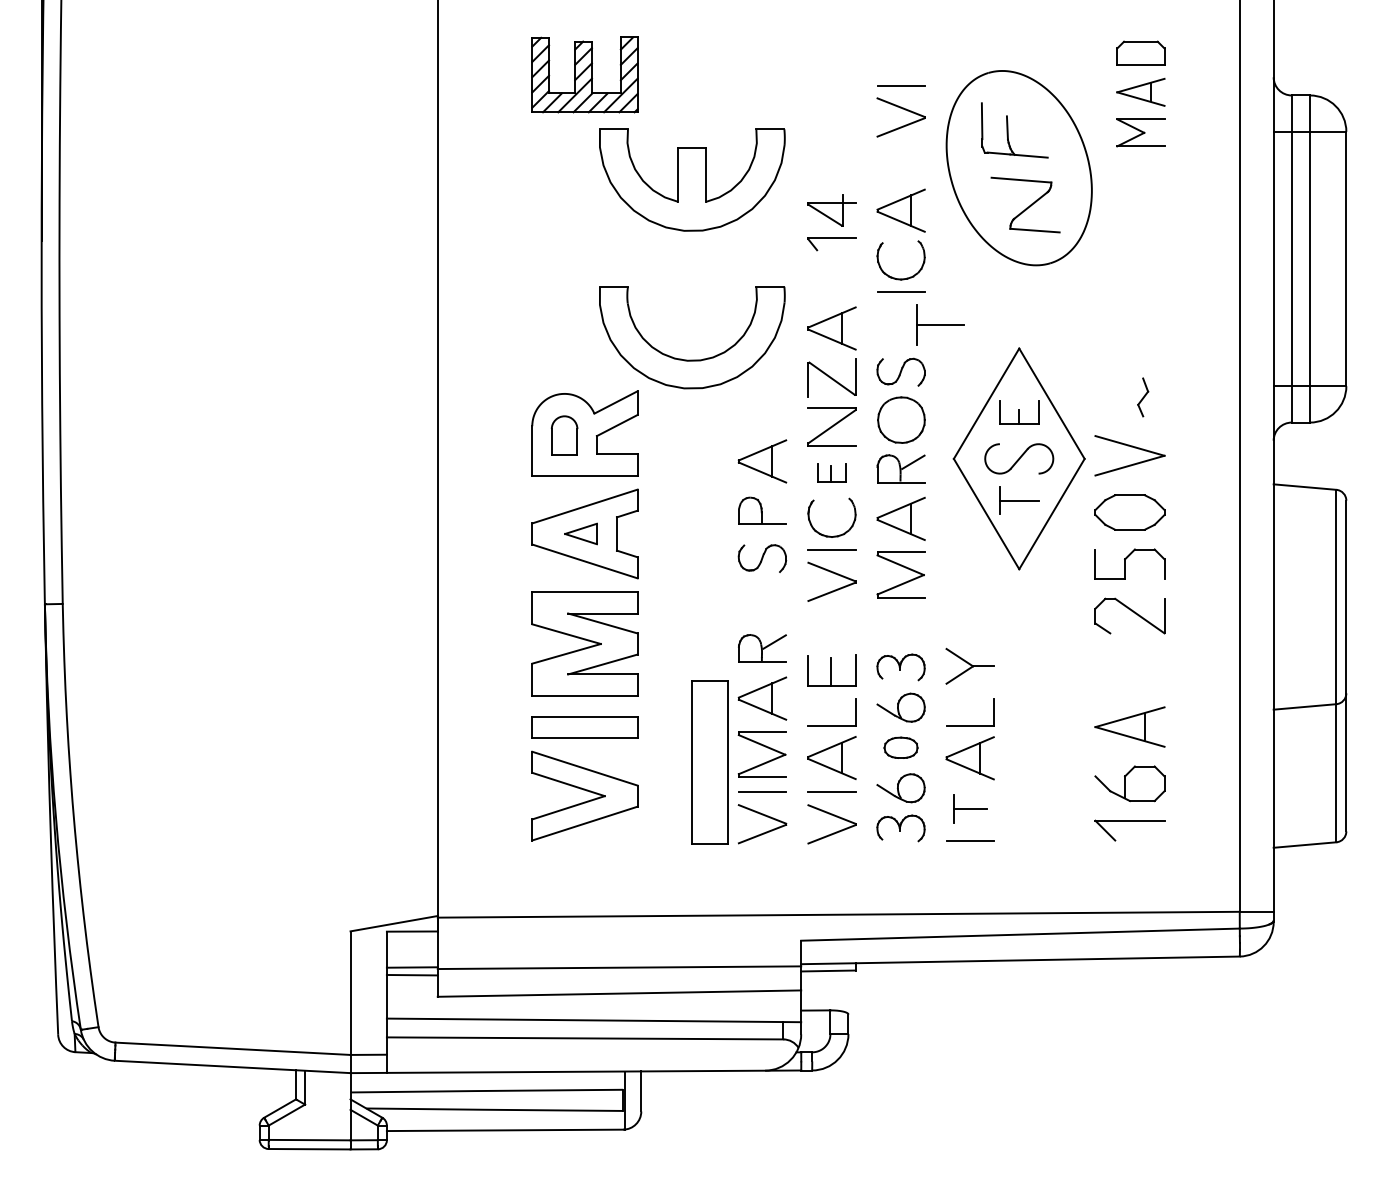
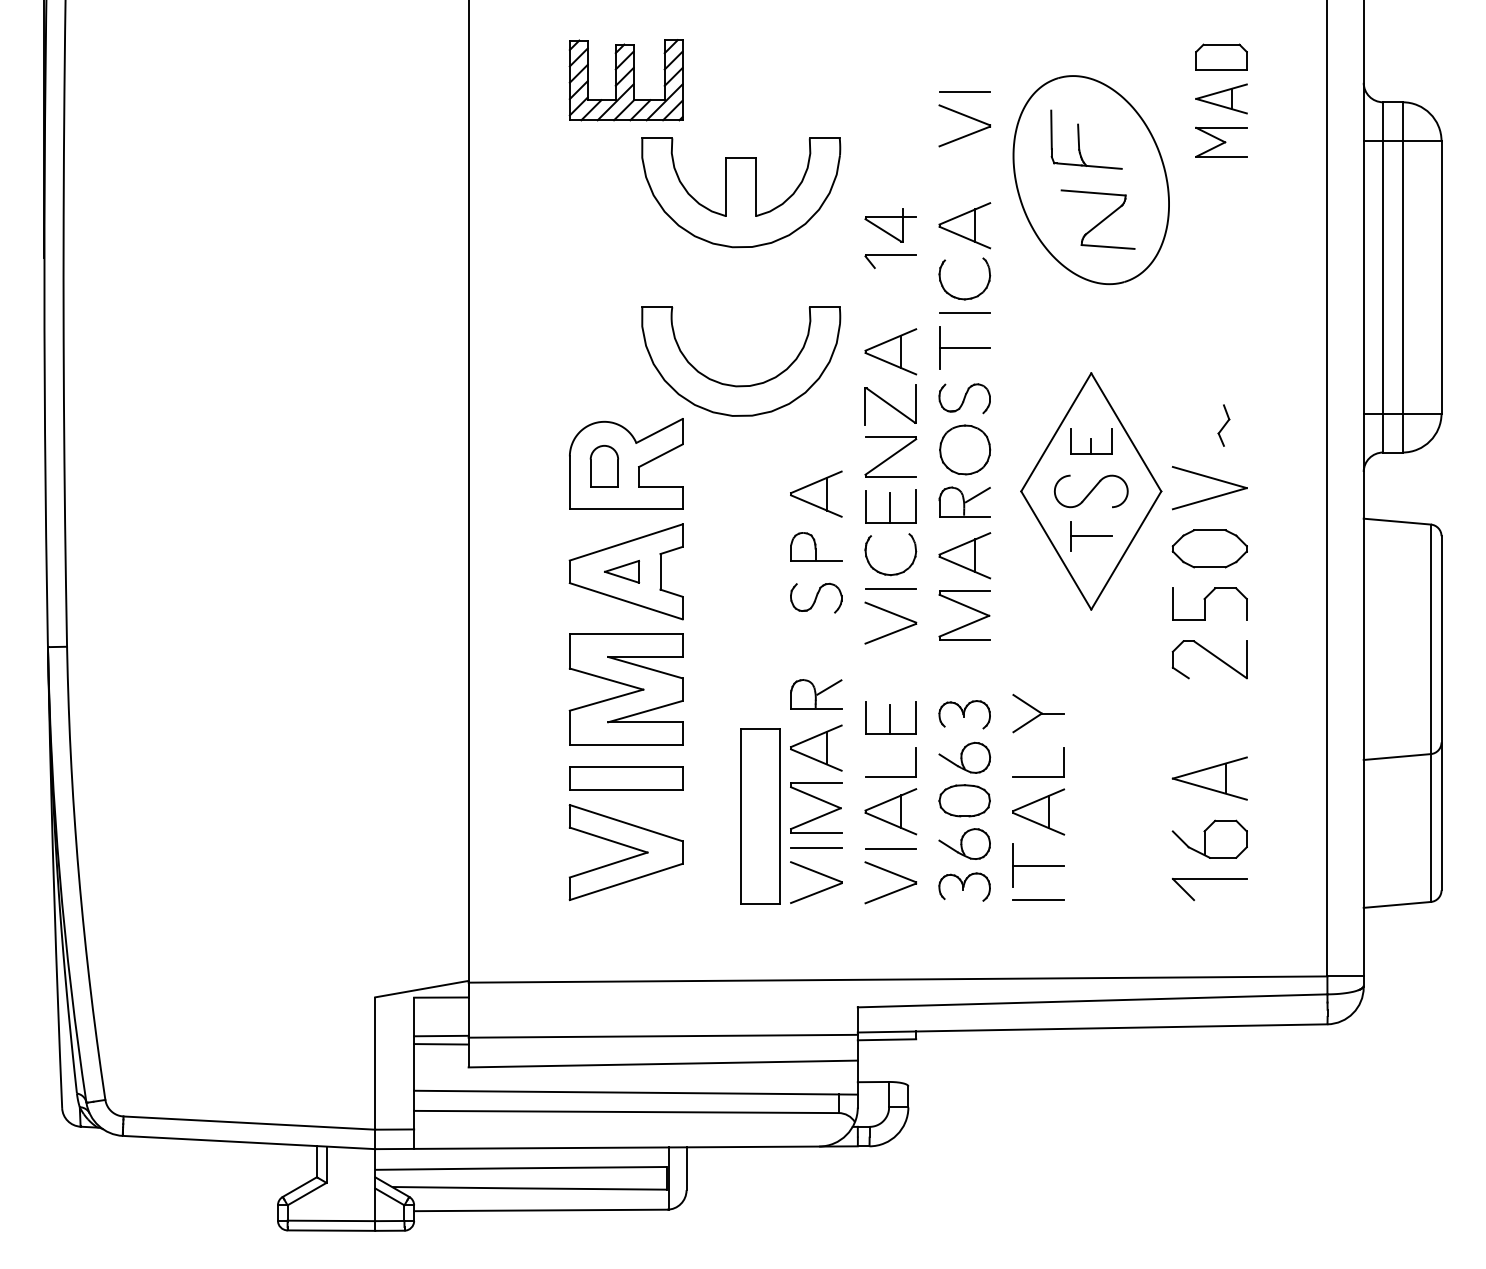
part: (940, 324) -> (965, 347), moved
part: (831, 472) -> (890, 506), size x1.67
part: (900, 747) -> (964, 800), size x1.43
part: (970, 808) -> (1039, 865), size x1.43

